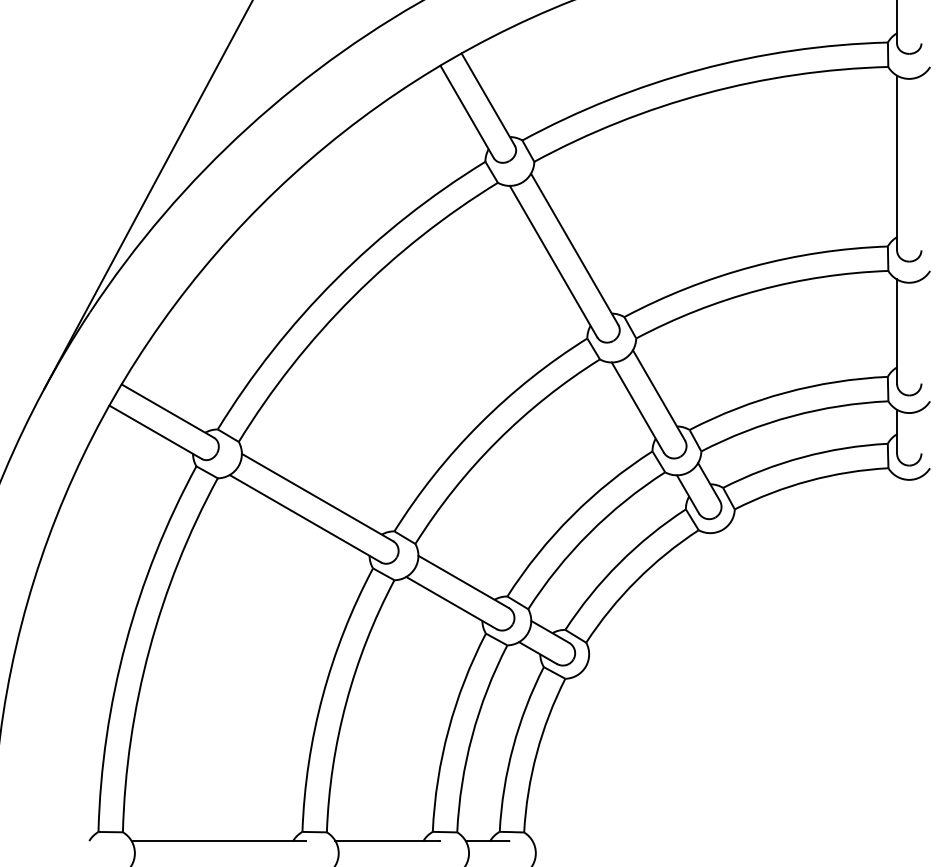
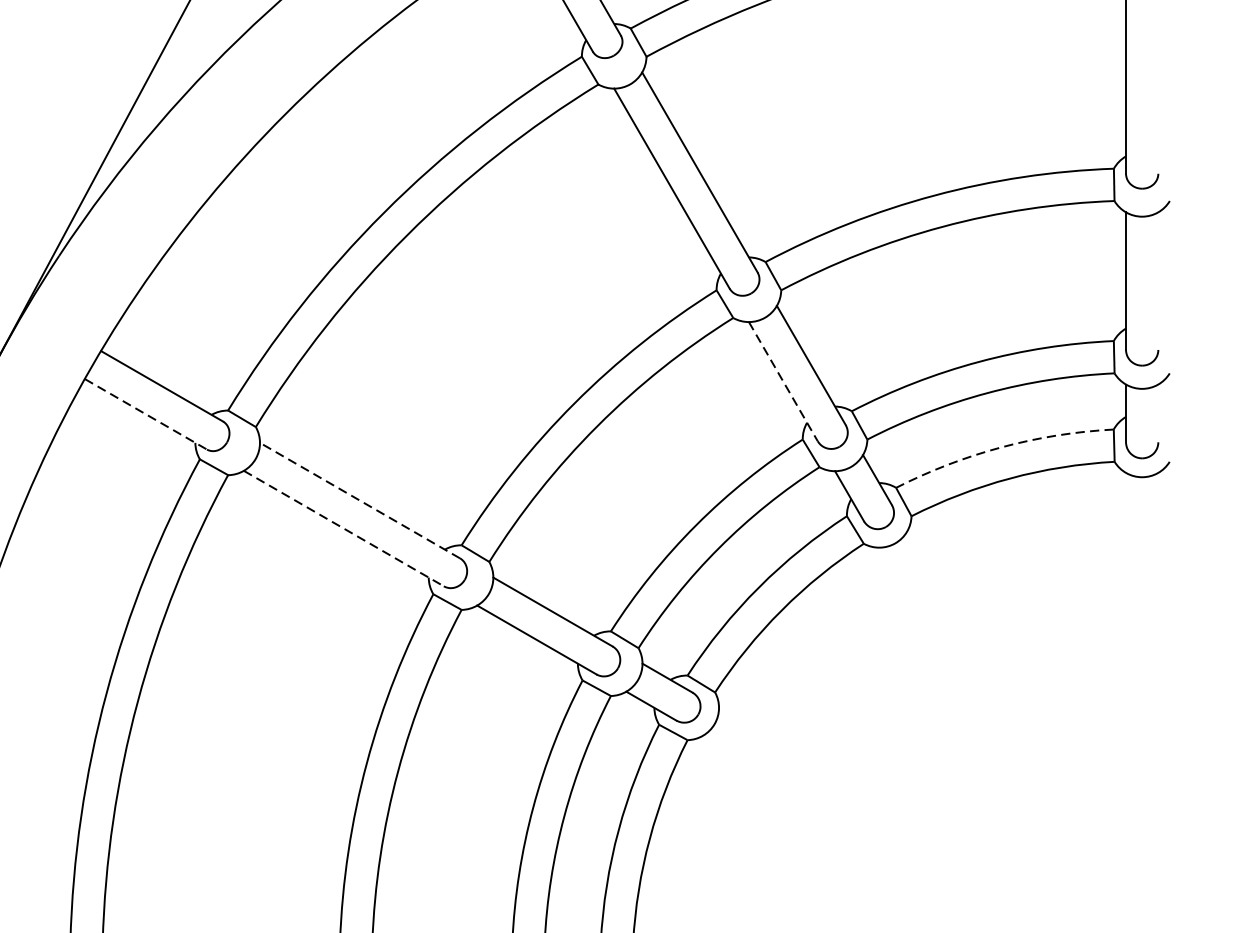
line: (638, 408) -> (784, 382), solid -> dashed
line: (156, 432) -> (147, 414), solid -> dashed
arc: (803, 457) -> (1002, 447), solid -> dashed
line: (317, 497) -> (359, 500), solid -> dashed
line: (305, 518) -> (344, 528), solid -> dashed

